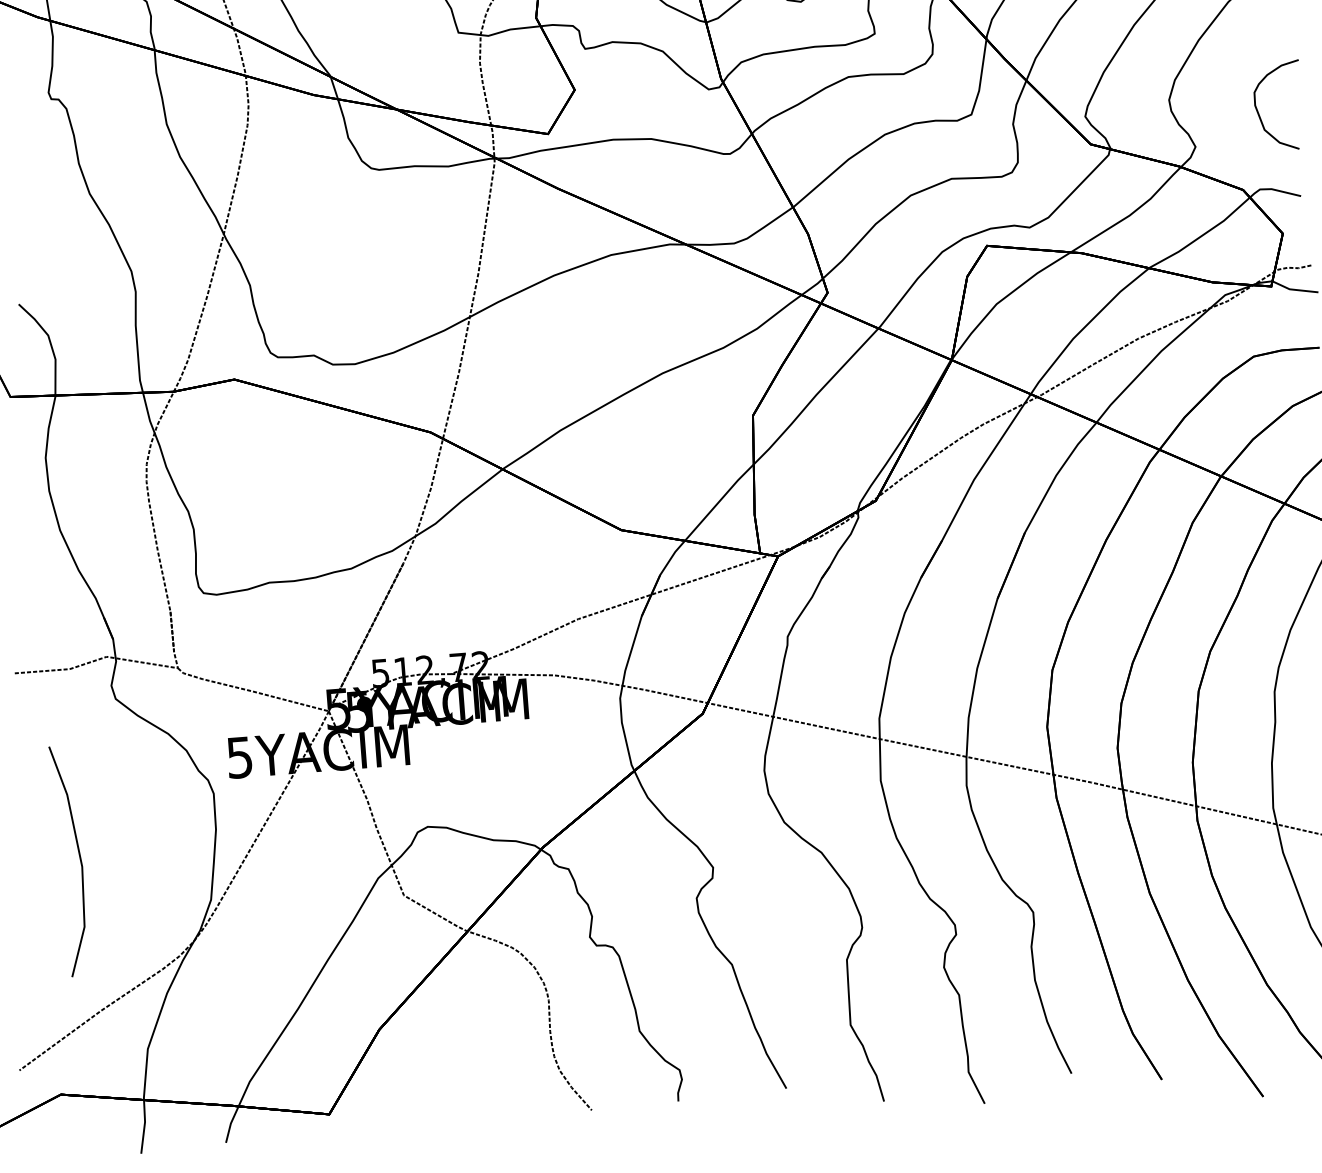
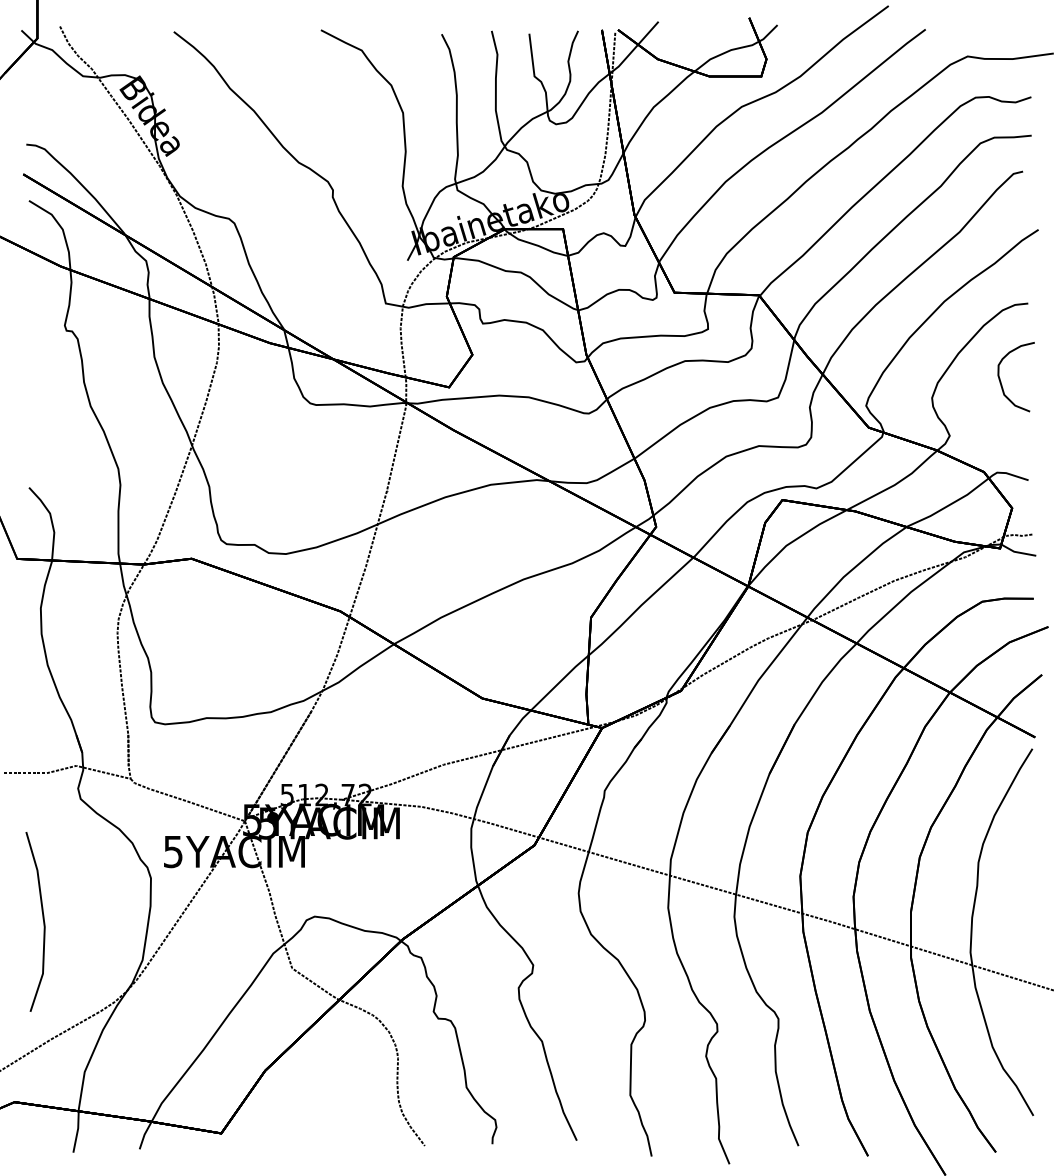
curve: (1259, 113) -> (1001, 381), moved

